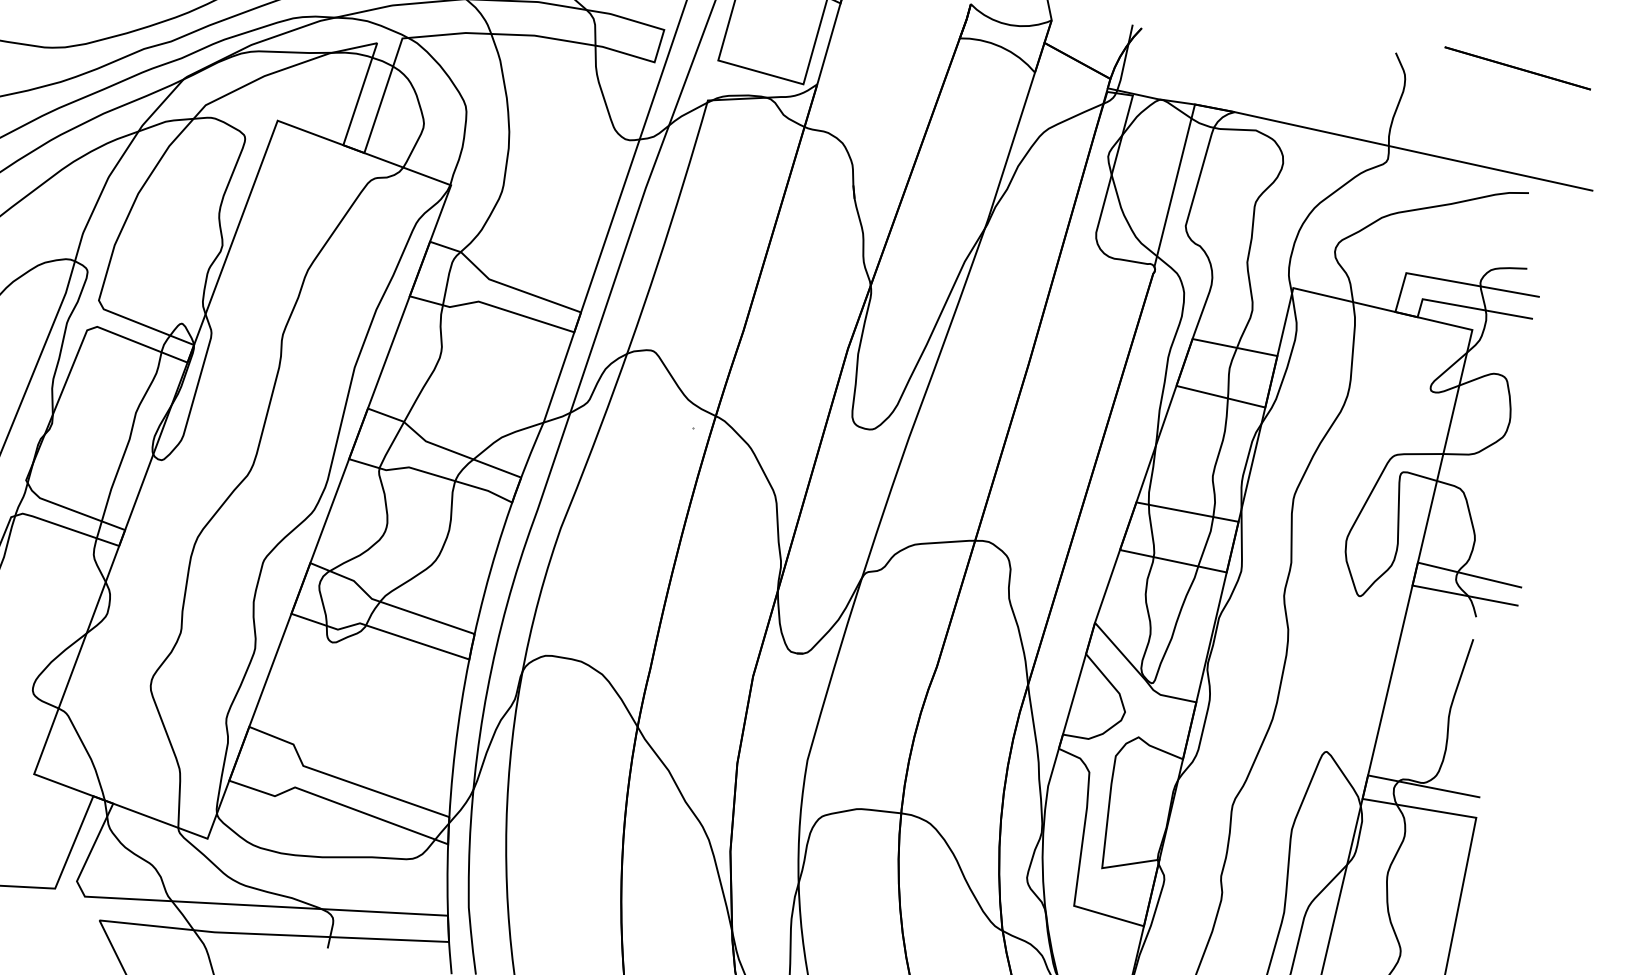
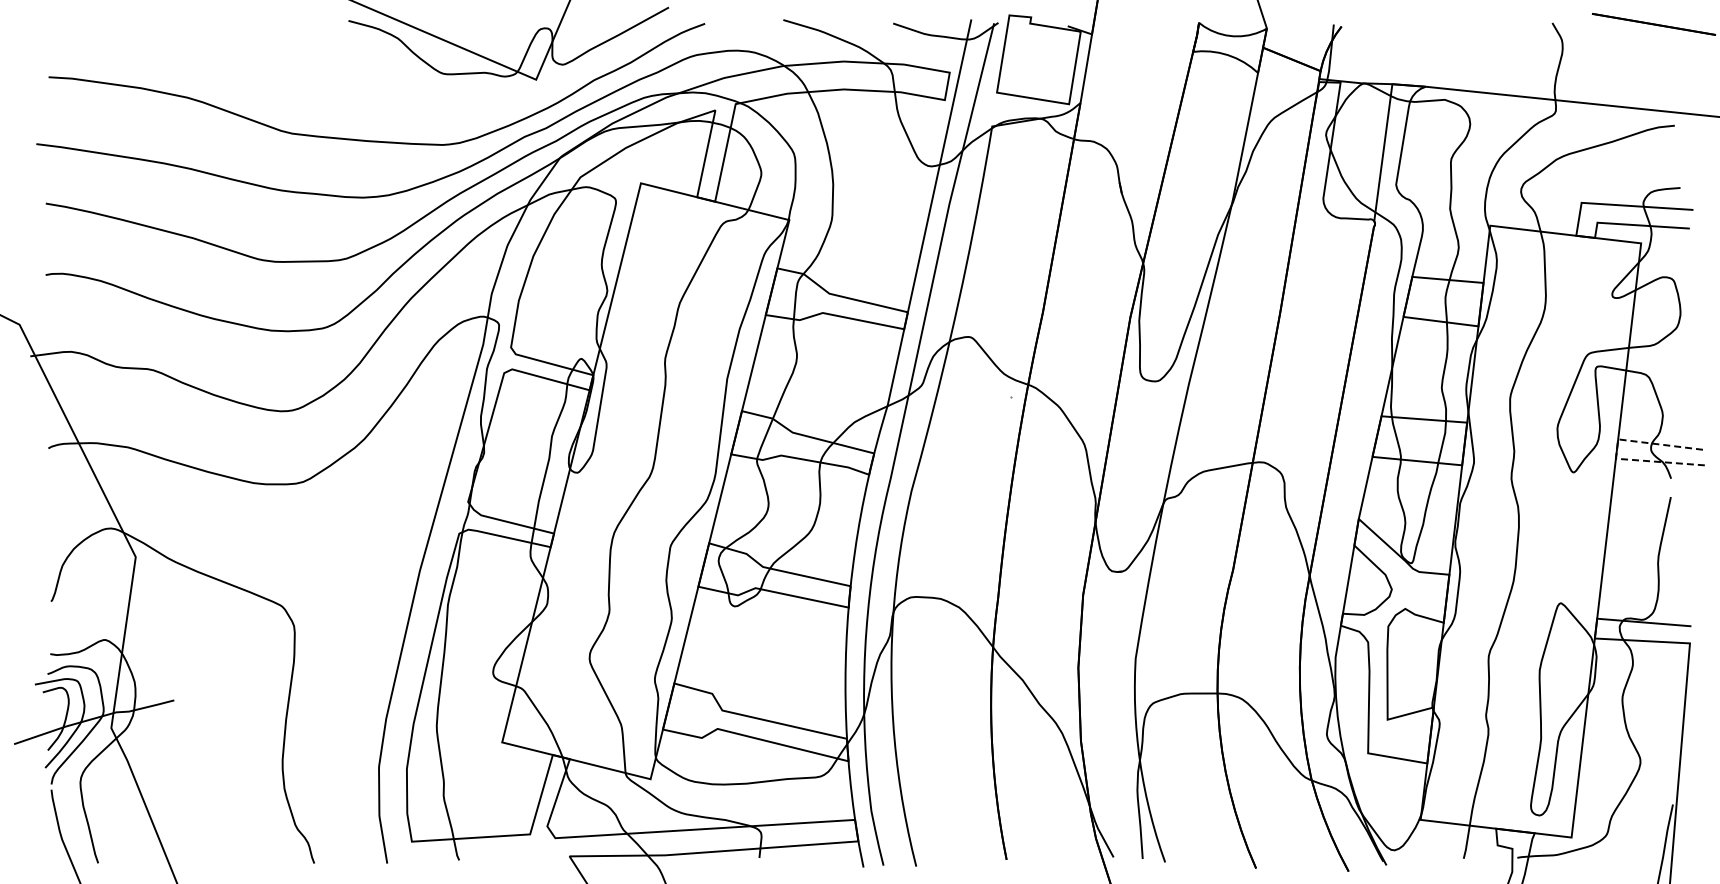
line: (1415, 574) -> (1617, 449), solid -> dashed

